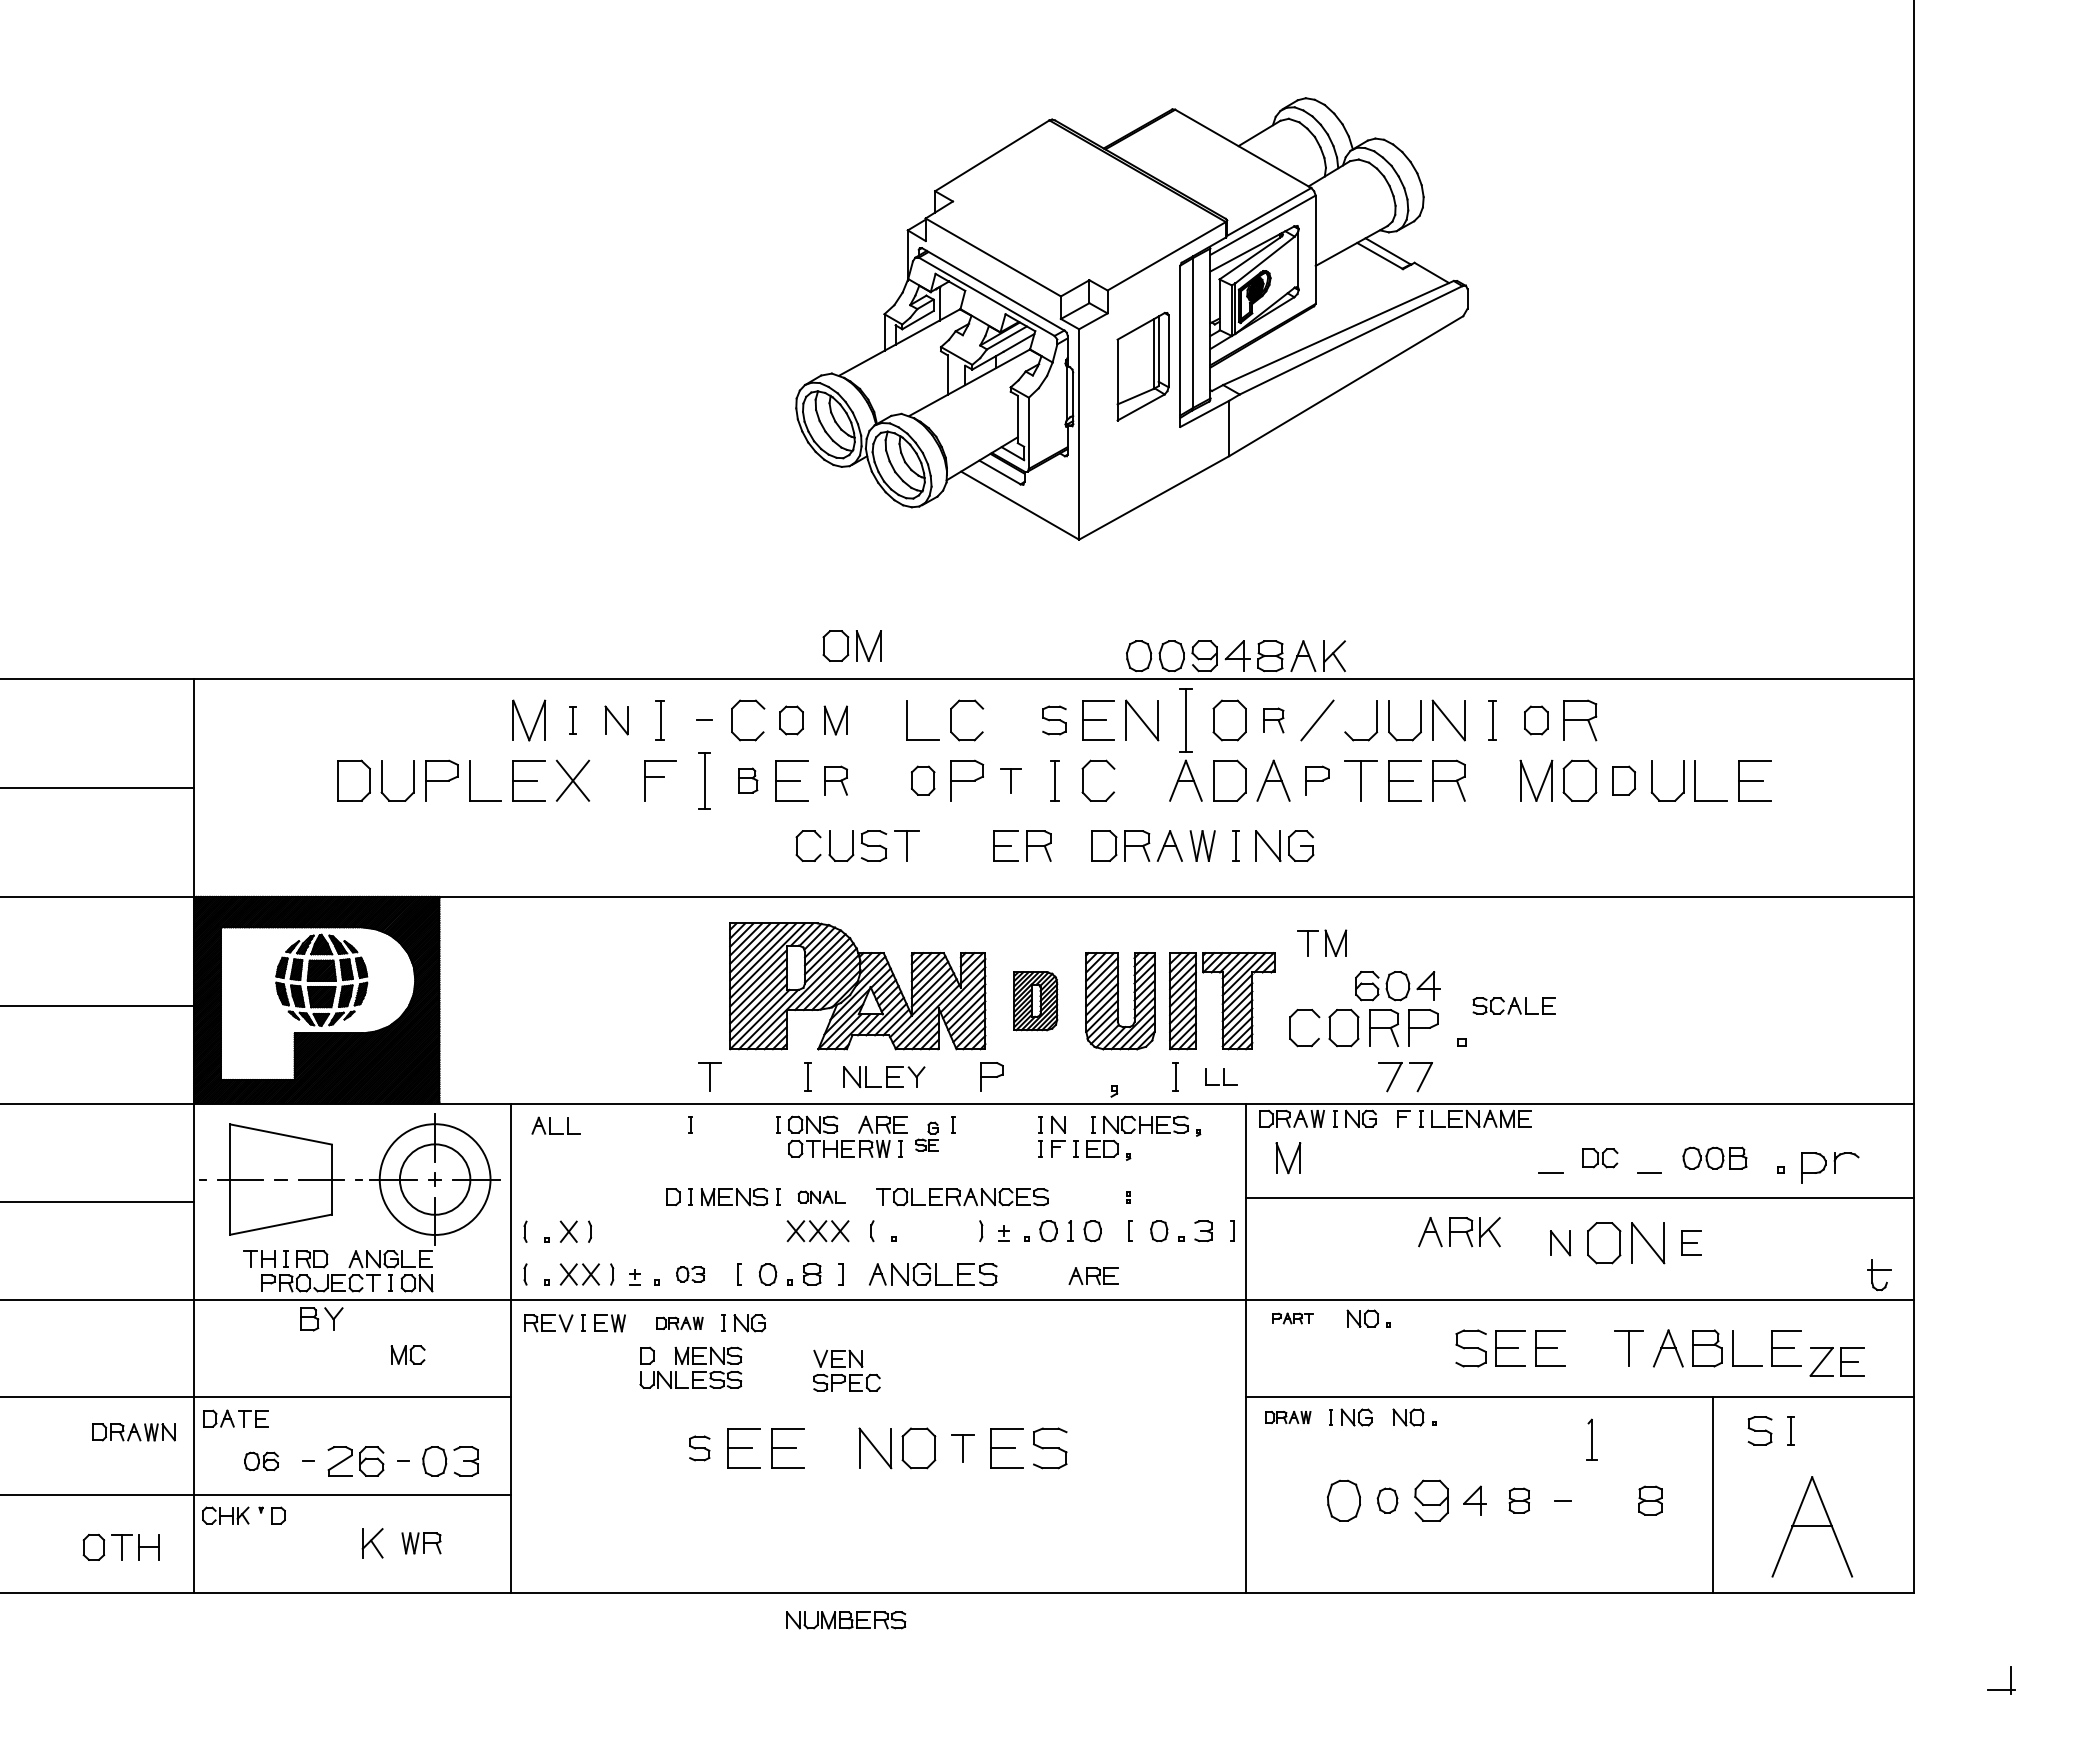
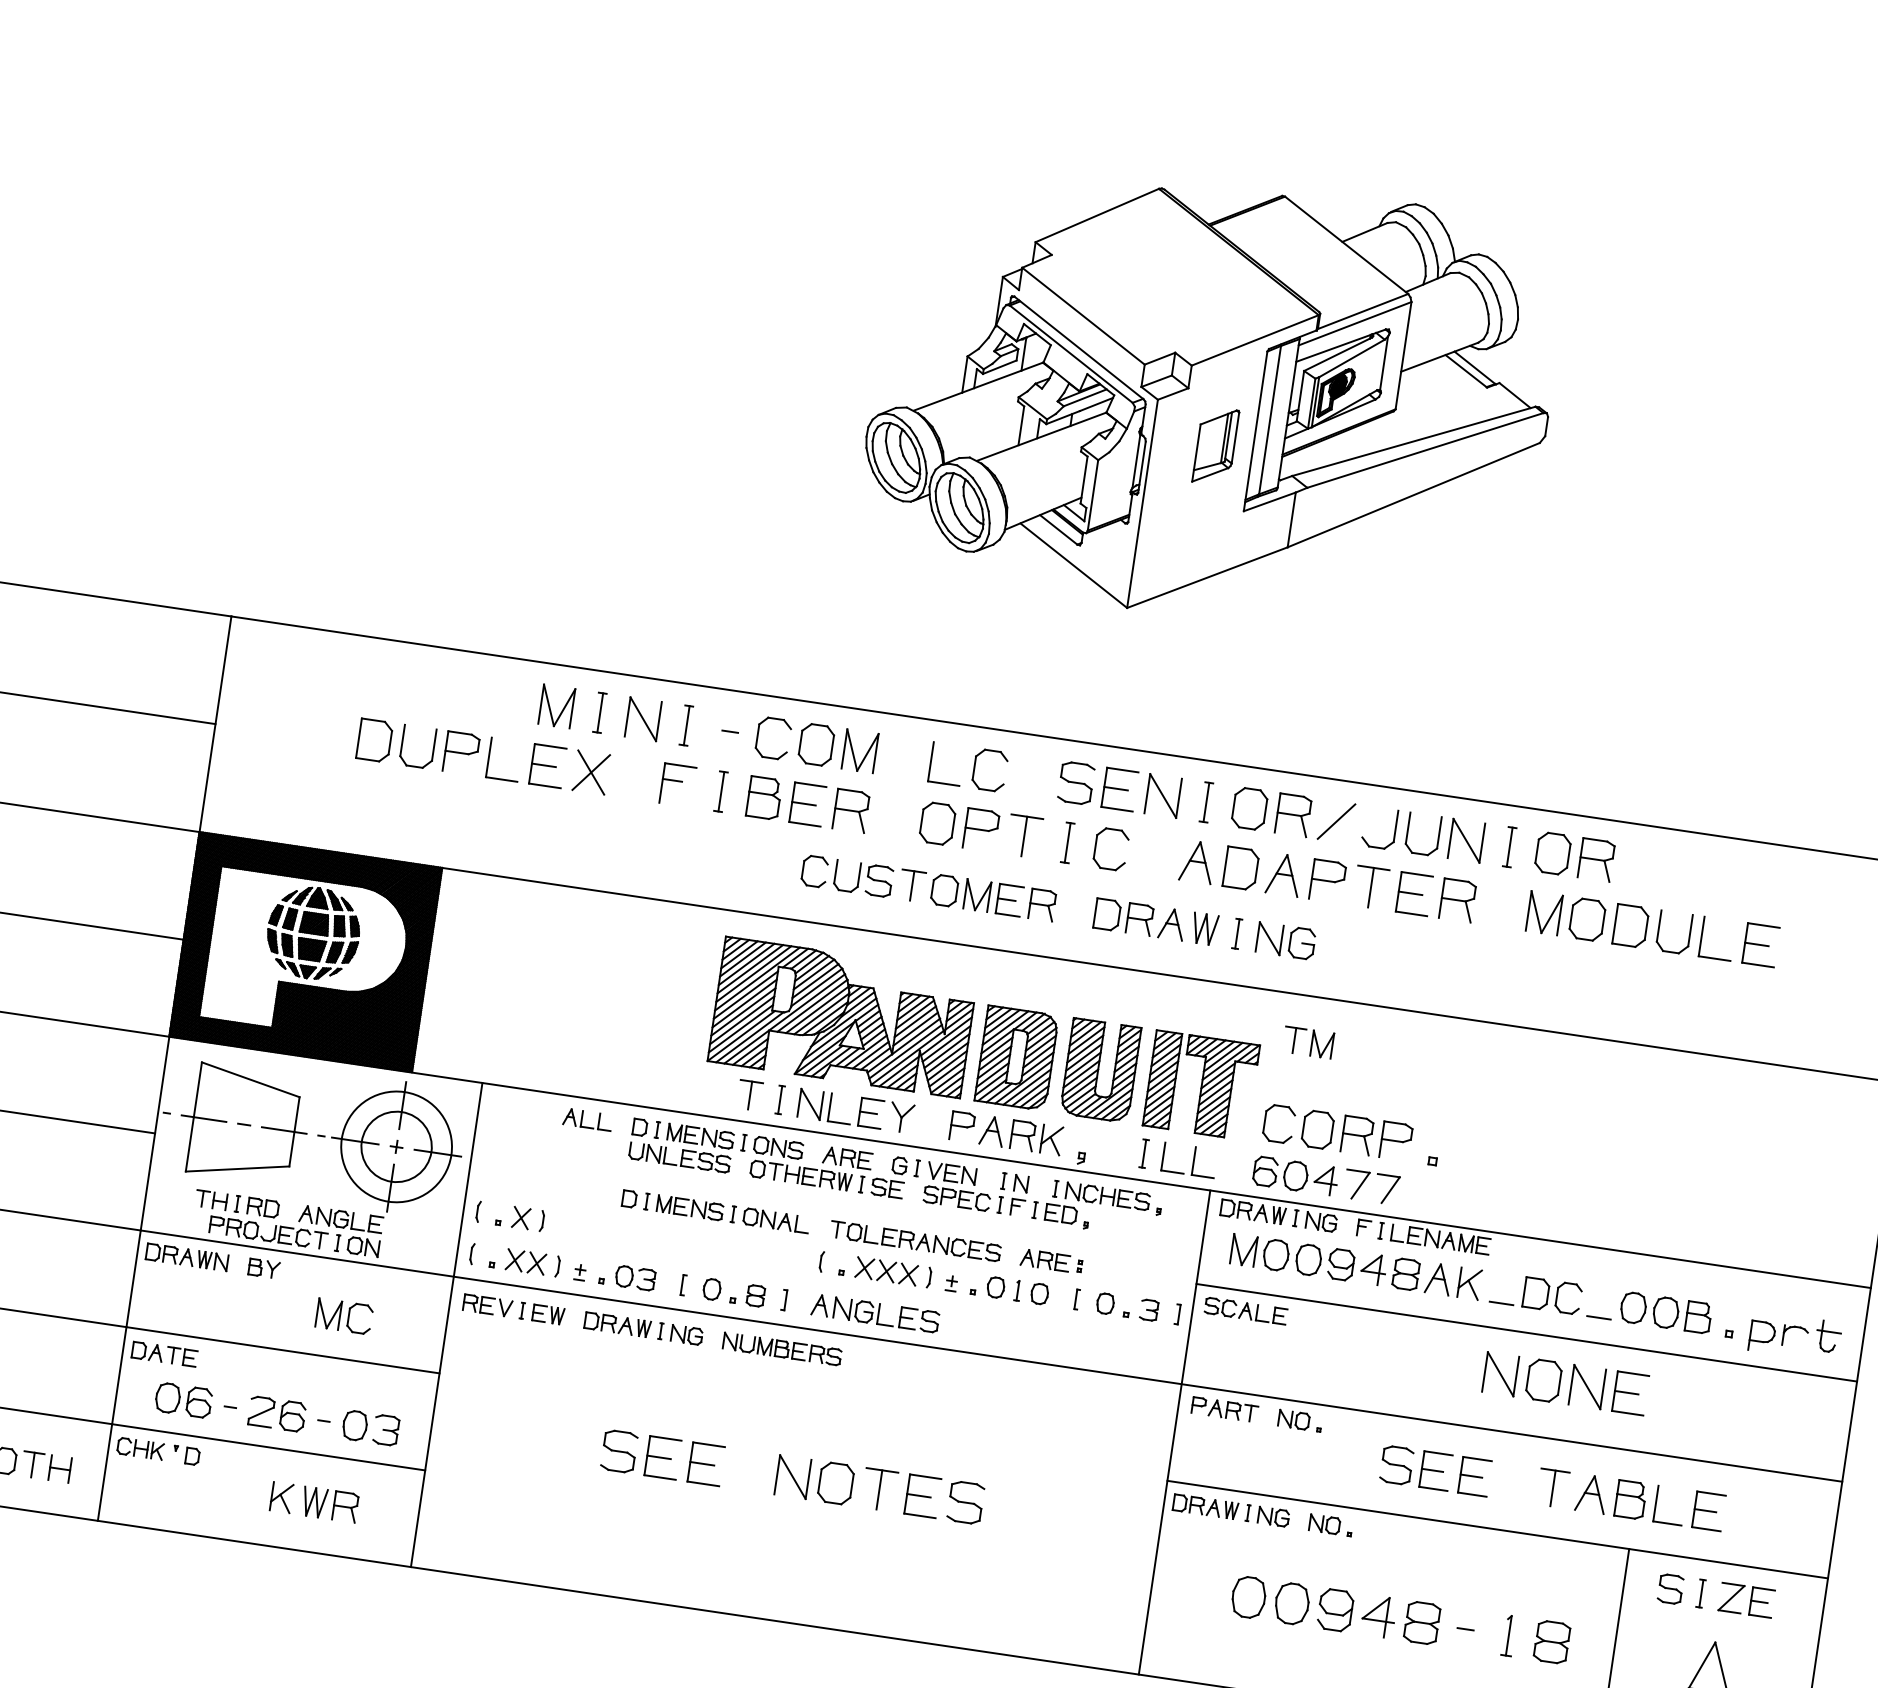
part: (1143, 366) -> (1216, 446), size x0.71
part: (851, 645) -> (960, 892), moved
part: (1235, 656) -> (1371, 1269), moved
part: (572, 720) -> (599, 712), size x1.43
part: (616, 720) -> (643, 719), size x1.43
part: (791, 720) -> (816, 744), size x1.43
part: (835, 720) -> (859, 751), size x1.43
part: (1054, 720) -> (1076, 783), size x1.43
part: (1185, 720) -> (1205, 802), size x0.62
part: (1273, 720) -> (1293, 815), size x1.67
part: (1536, 720) -> (1553, 853), size x1.43
part: (703, 780) -> (720, 791), size x0.71
part: (747, 780) -> (763, 797), size x1.67
part: (835, 780) -> (850, 810), size x1.43
part: (923, 780) -> (938, 823), size x1.43
part: (1010, 780) -> (1024, 836), size x1.67
part: (1317, 780) -> (1327, 881), size x1.43
part: (1623, 780) -> (1630, 925), size x1.43
part: (1397, 986) -> (1295, 1176), moved
part: (1035, 1001) -> (1016, 1058), size x1.67
part: (1513, 1005) -> (1245, 1310), moved
part: (709, 1076) -> (749, 1094), moved
part: (1221, 1076) -> (1189, 1159), size x1.67
part: (884, 1077) -> (856, 1111), size x1.43
part: (555, 1125) -> (587, 1119), moved
part: (926, 1136) -> (888, 1176), size x1.43
part: (1600, 1158) -> (1552, 1296), size x1.67
part: (1714, 1158) -> (1665, 1312), size x1.43
part: (821, 1197) -> (776, 1221), size x1.43
part: (817, 1231) -> (885, 1271), moved
part: (1459, 1232) -> (1021, 1135), moved
part: (1691, 1242) -> (1630, 1392), size x1.67
part: (1560, 1243) -> (1500, 1374), size x1.67
part: (690, 1274) -> (635, 1278), size x1.43
part: (1879, 1275) -> (1828, 1337), moved
part: (1093, 1276) -> (1045, 1260), moved
part: (1292, 1318) -> (1224, 1409), size x1.67
part: (321, 1319) -> (263, 1268), size x0.71
part: (679, 1323) -> (617, 1324), size x1.43
part: (407, 1354) -> (343, 1315), size x1.67
part: (1836, 1361) -> (1746, 1599), moved
part: (690, 1367) -> (681, 1145), moved
part: (846, 1370) -> (958, 1186), moved
part: (1287, 1417) -> (1205, 1506), size x1.43
part: (133, 1432) -> (186, 1257), moved
part: (1591, 1439) -> (1508, 1635), moved
part: (699, 1448) -> (618, 1451), size x1.67
part: (962, 1448) -> (879, 1489), size x1.43
part: (261, 1461) -> (183, 1400), size x1.67
part: (1387, 1500) -> (1291, 1603), size x1.67
part: (1474, 1500) -> (1377, 1616), size x1.43
part: (1519, 1500) -> (1422, 1622), size x1.67
part: (1650, 1500) -> (1552, 1641), size x1.43
part: (421, 1543) -> (329, 1504), size x1.43
part: (846, 1620) -> (782, 1349), moved

